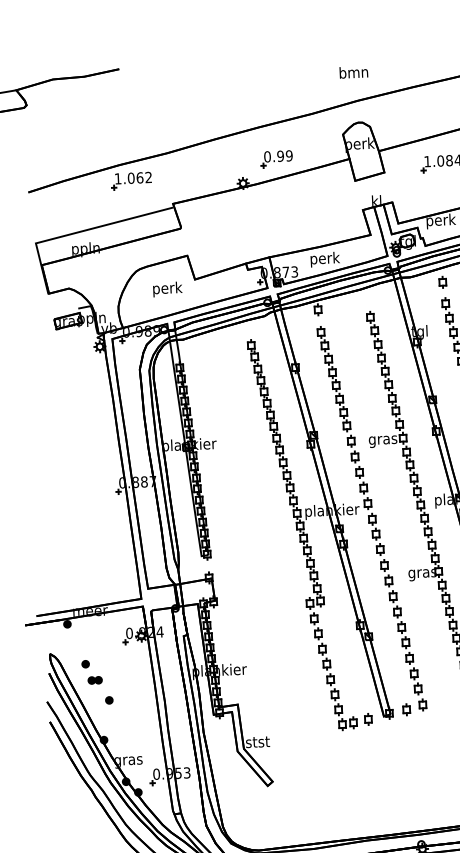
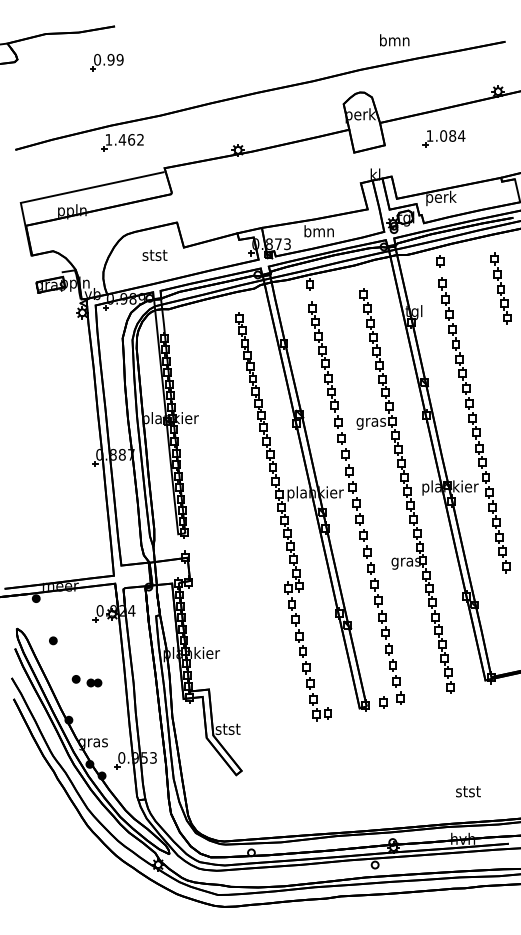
text: (353, 72) -> (394, 40), moved
part: (276, 159) -> (106, 62), moved
text: (131, 177) -> (122, 139), 1.062 -> 1.462
text: (325, 259) -> (319, 232), perk -> bmn
text: (168, 289) -> (155, 256), perk -> stst
part: (95, 679) -> (94, 682), moved
part: (368, 719) -> (343, 710), removed

